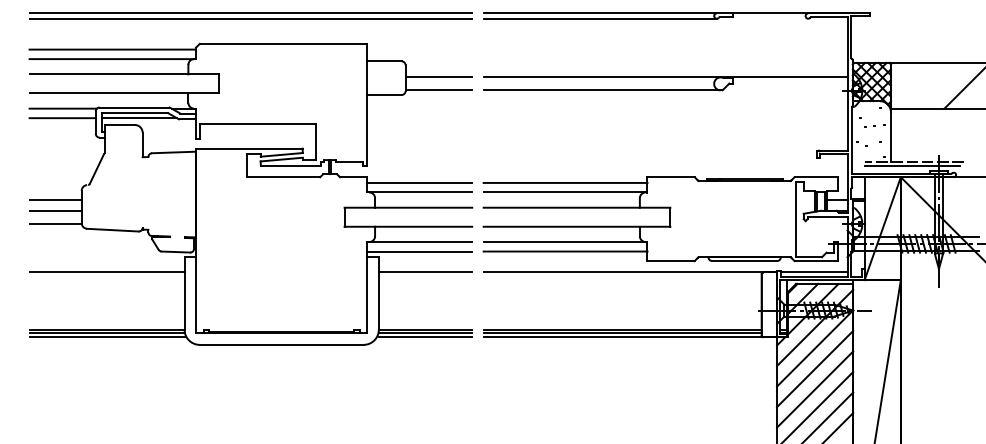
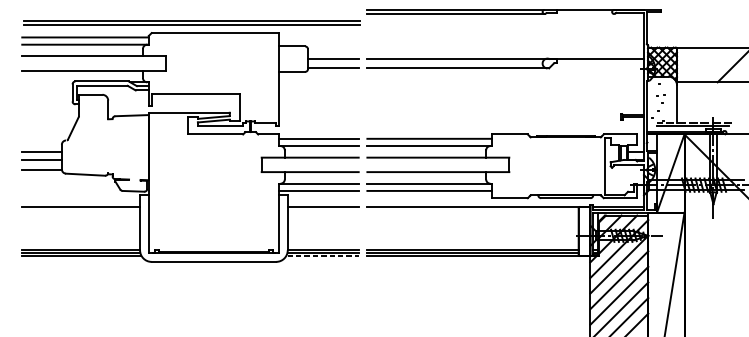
part: (250, 15) -> (191, 22), moved
line: (62, 108) -> (47, 82), removed
line: (62, 118) -> (47, 89), removed
line: (138, 118) -> (105, 89), removed
line: (425, 337) -> (323, 256), solid -> dashed

